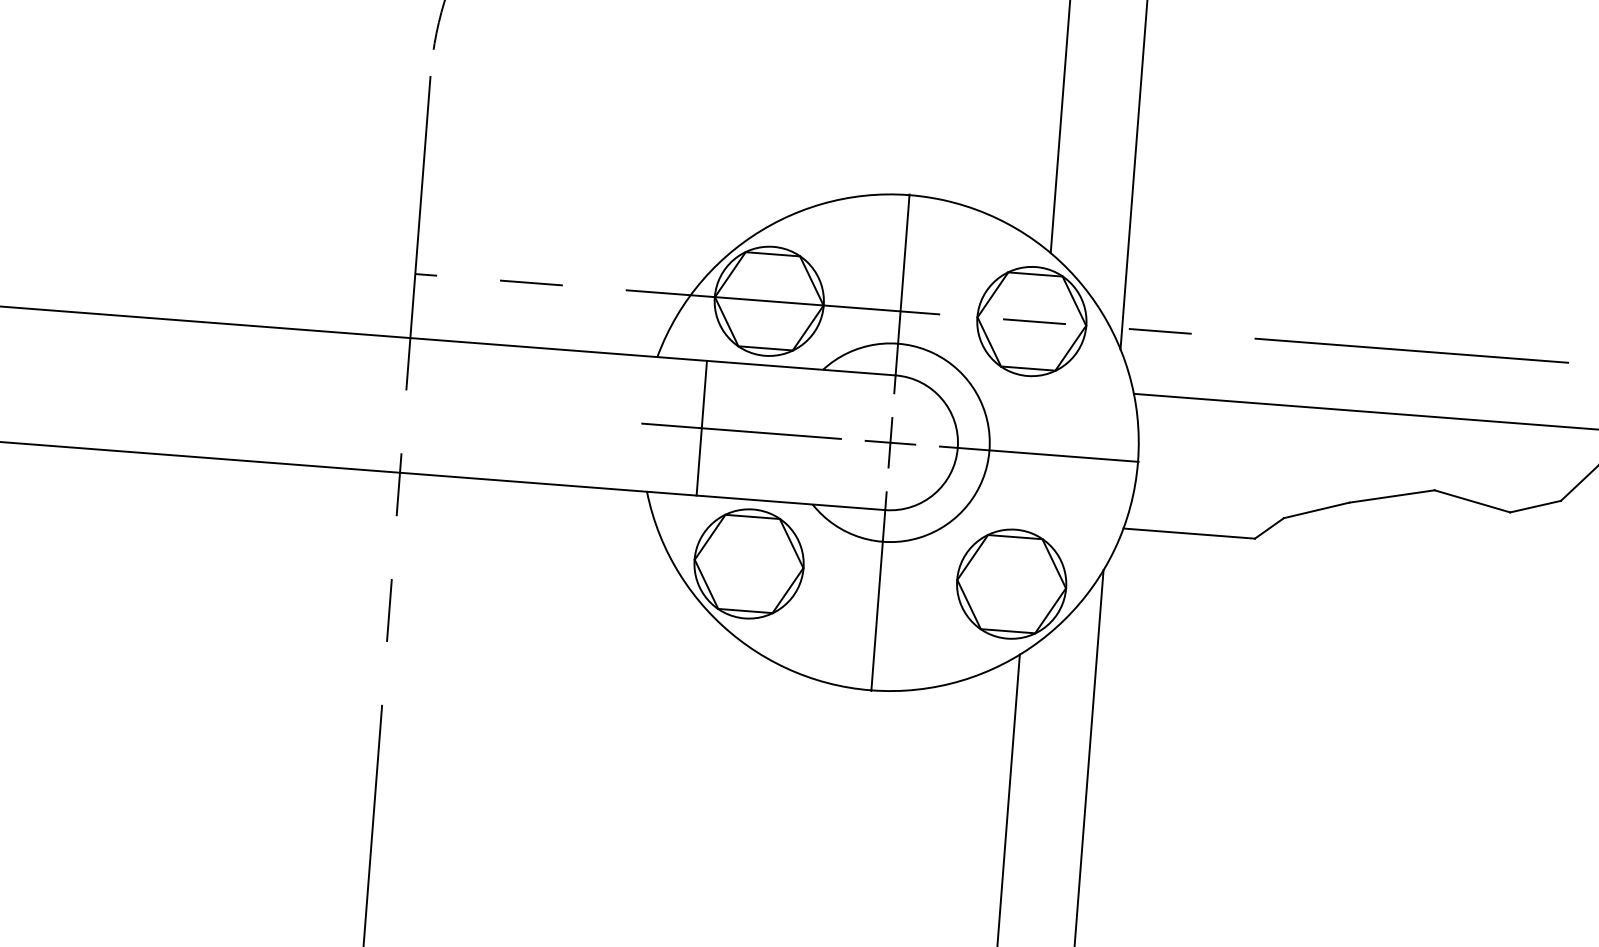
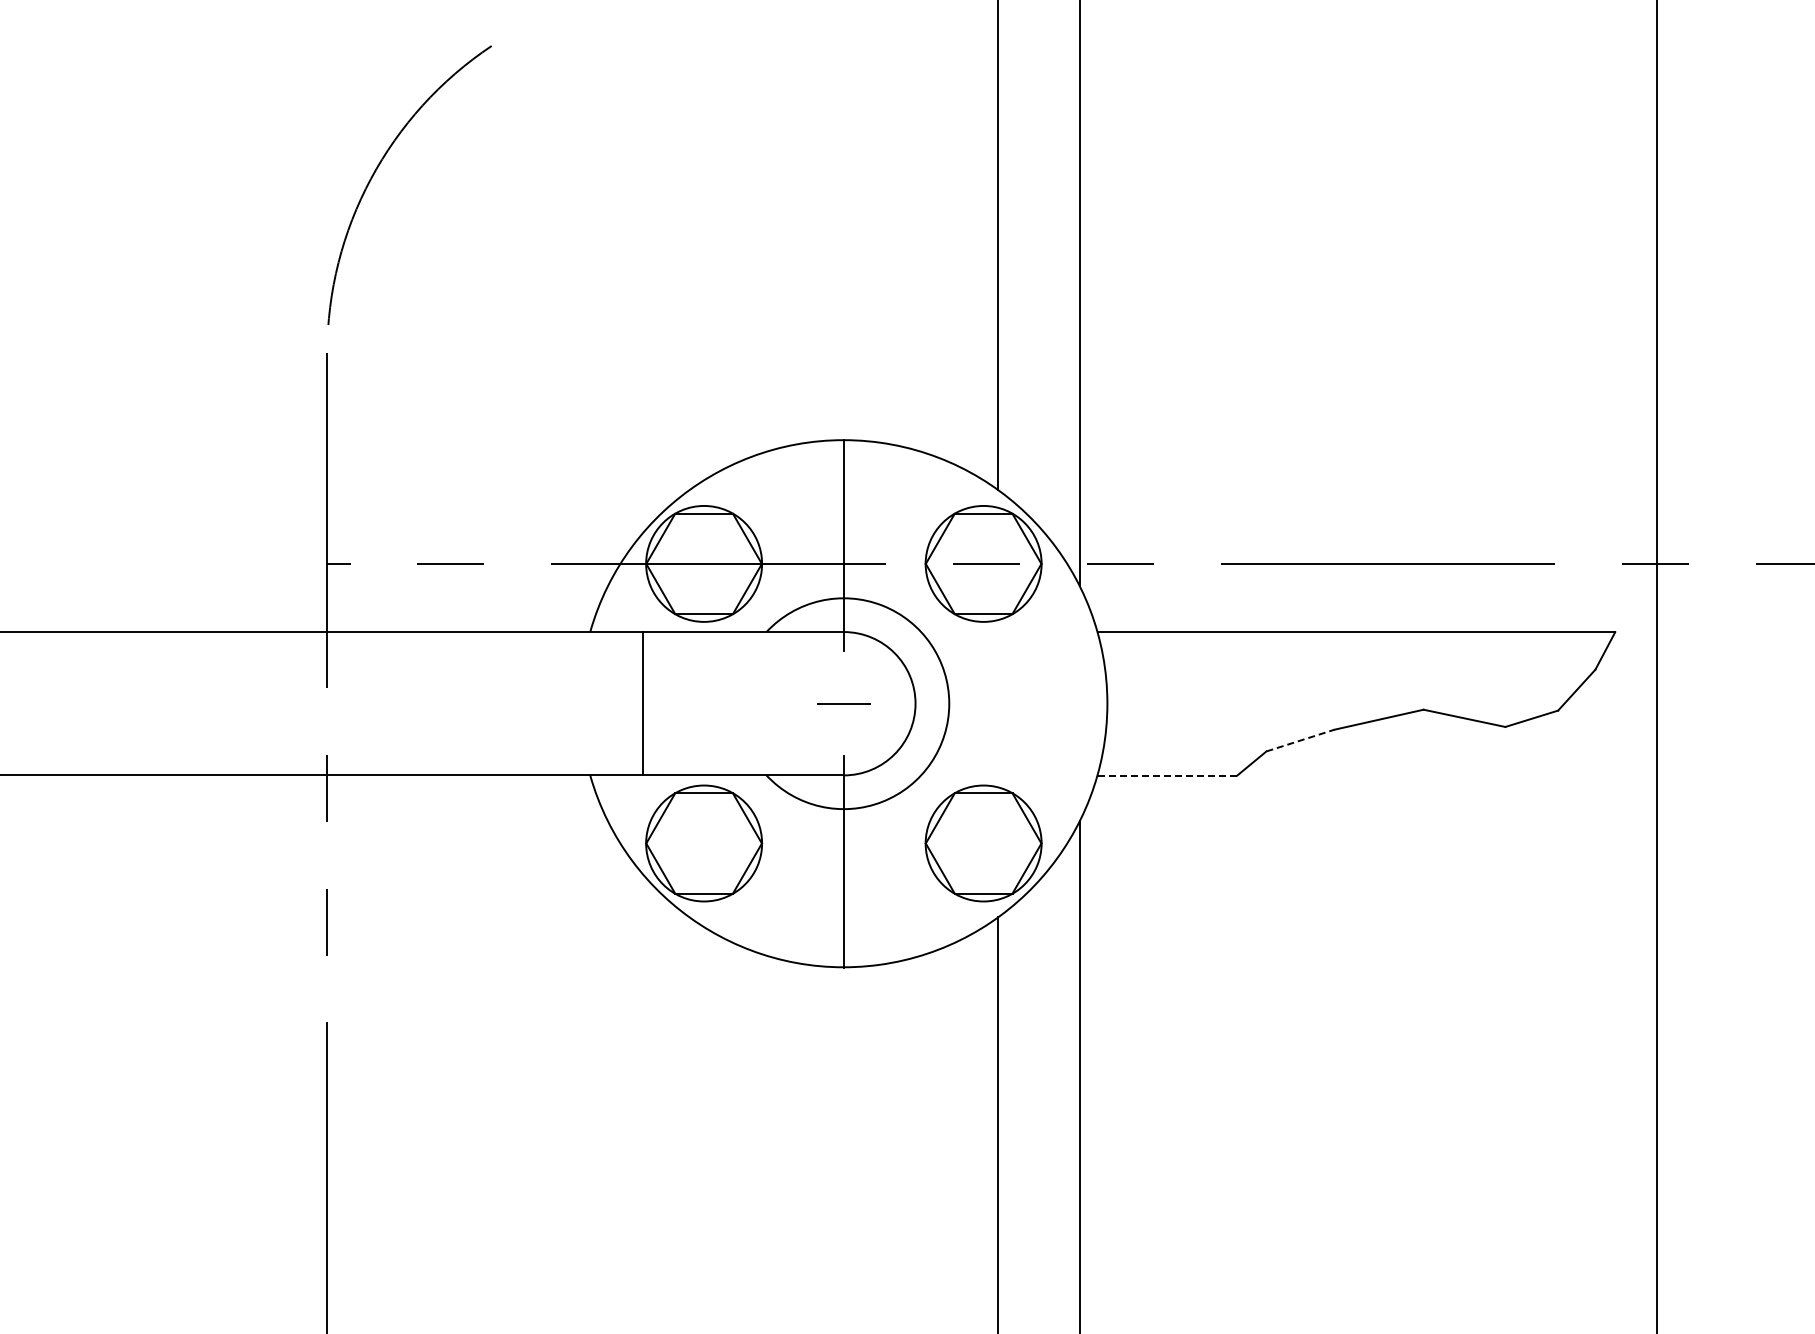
line: (741, 431) -> (685, 703), removed
line: (890, 442) -> (843, 703), removed
line: (1039, 454) -> (1002, 703), removed
line: (1316, 510) -> (1300, 740), solid -> dashed
line: (1189, 533) -> (1167, 775), solid -> dashed

